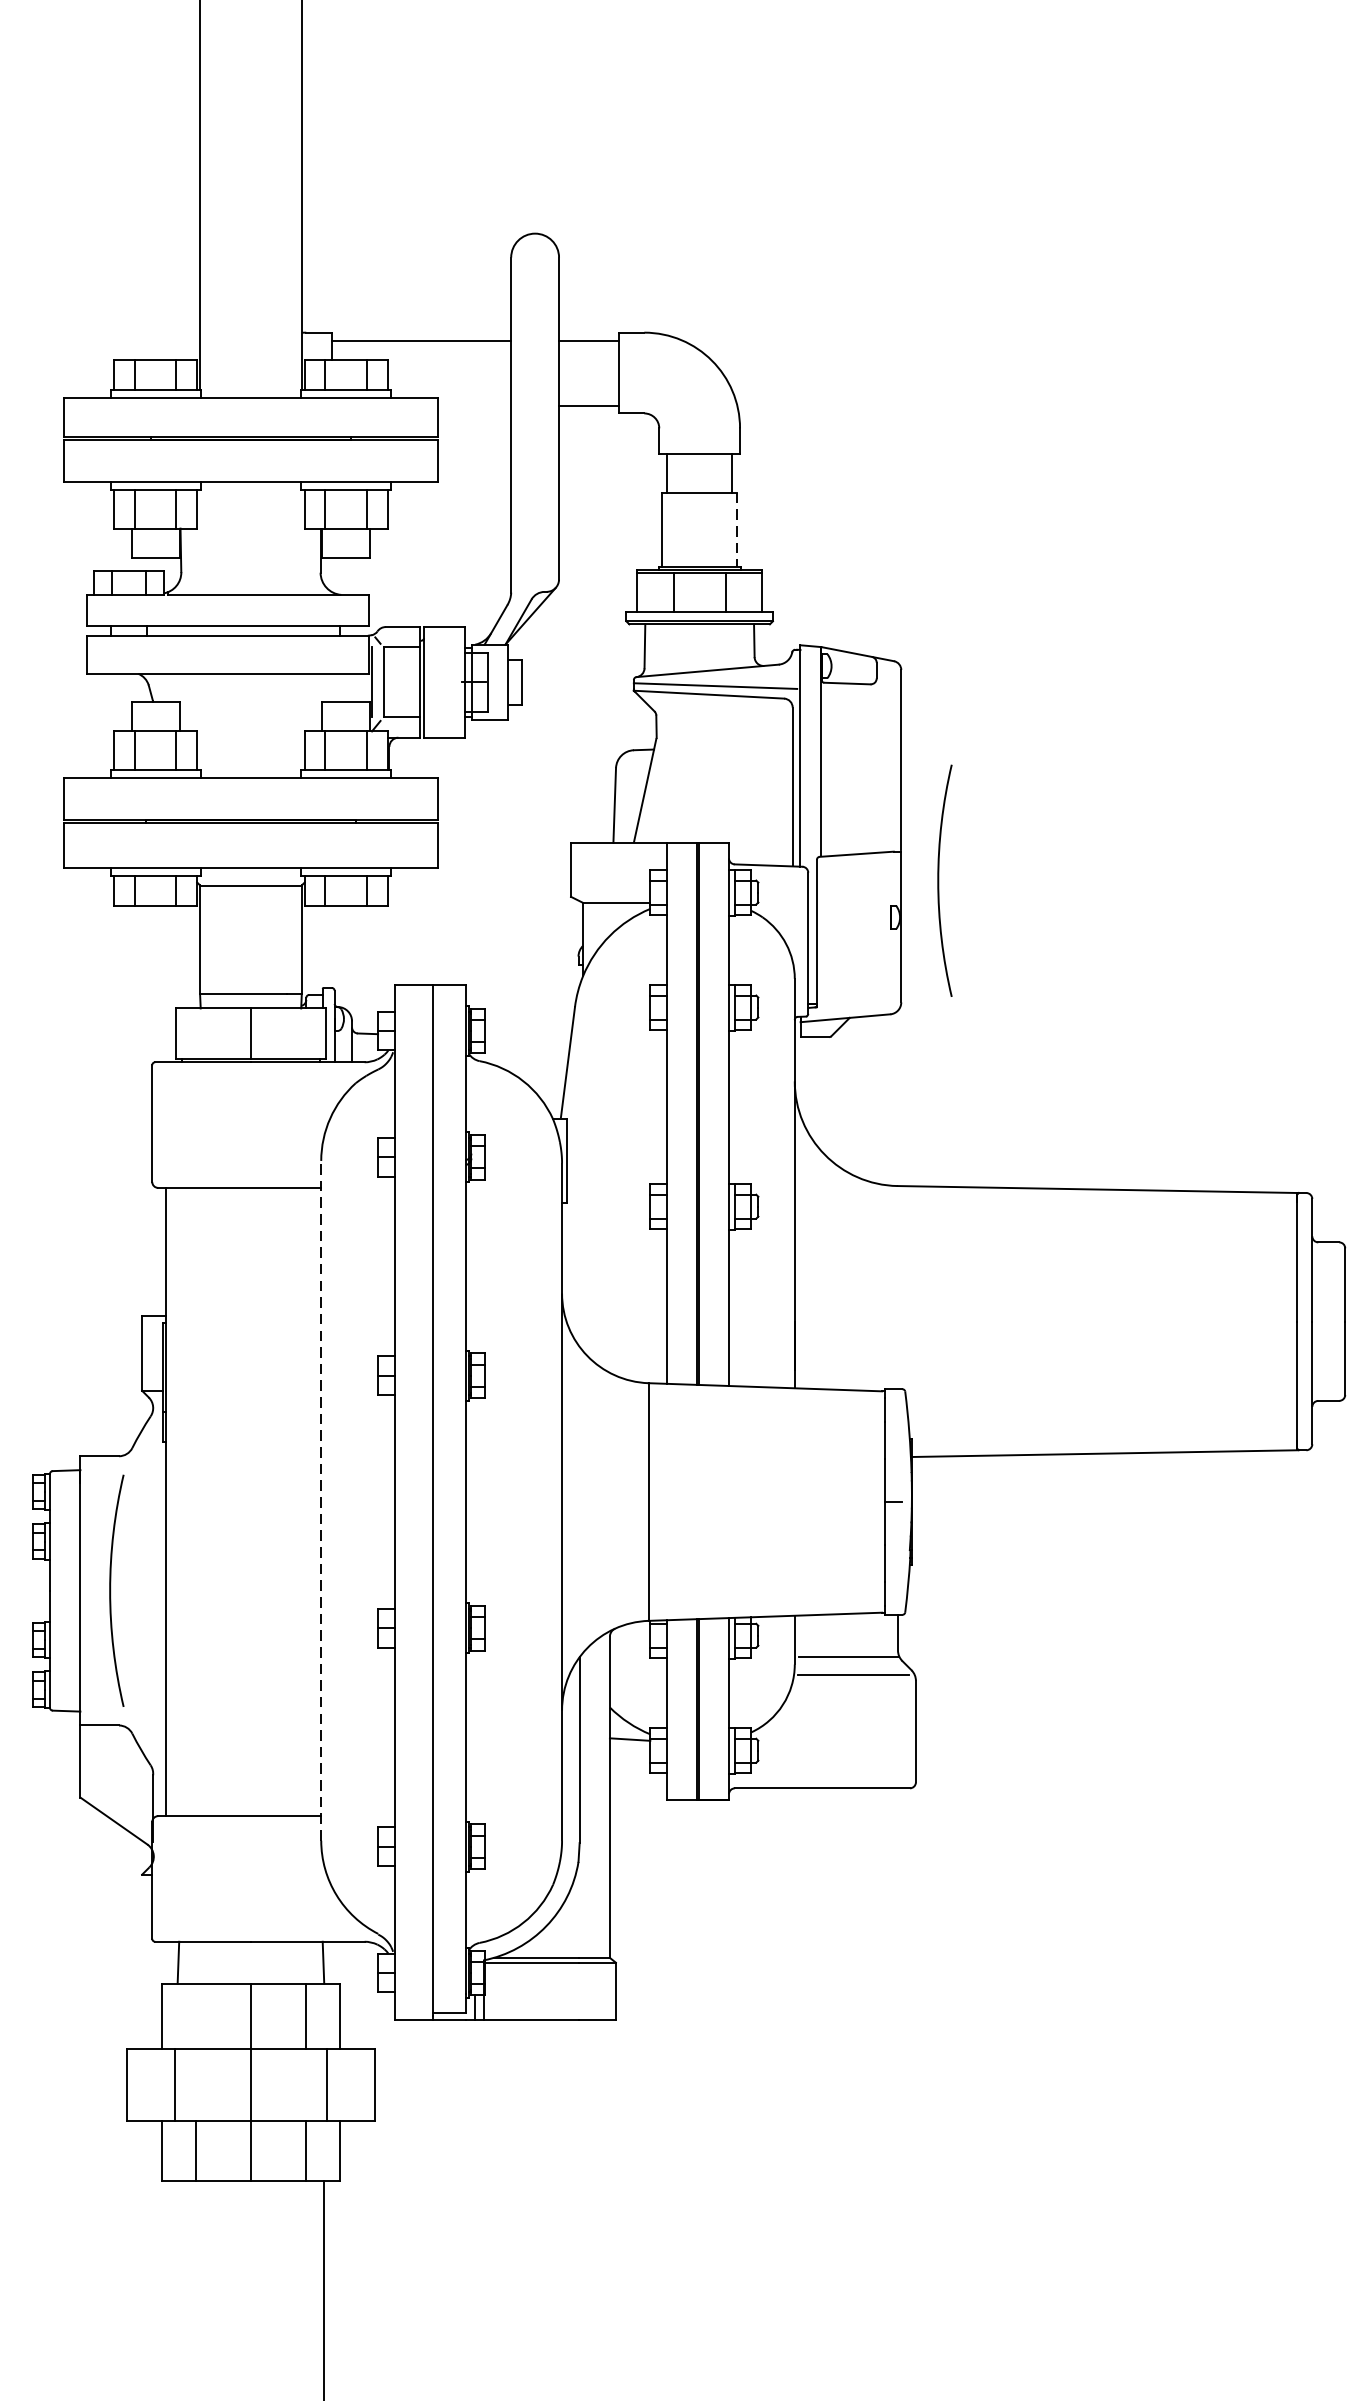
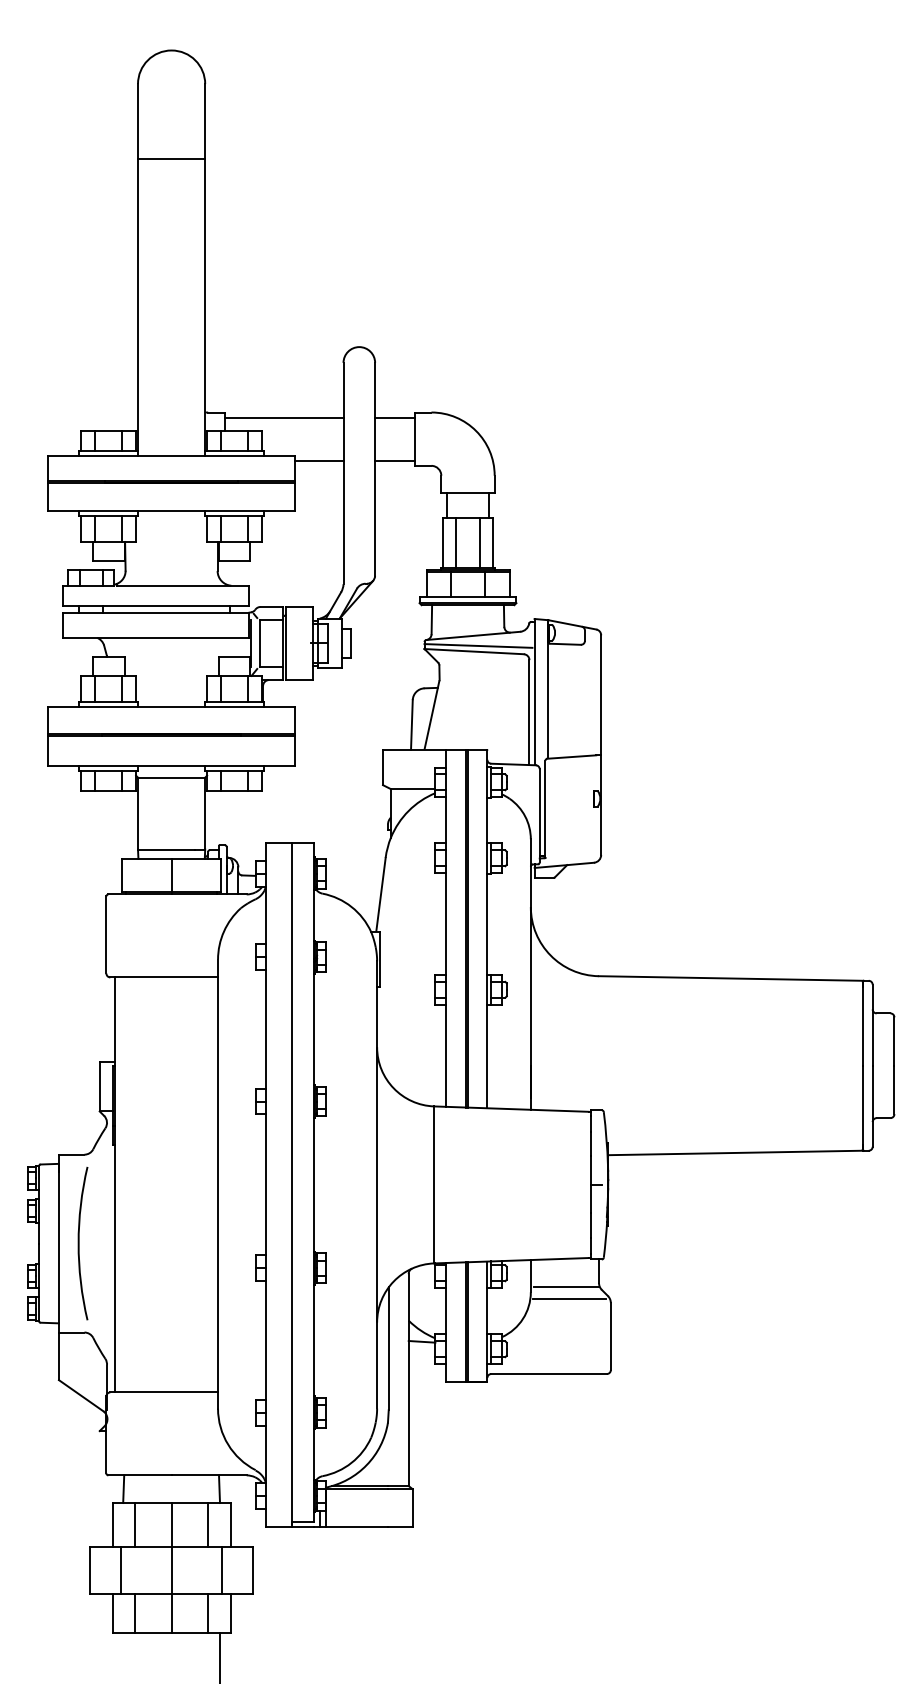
line: (474, 405) -> (319, 460), added
line: (680, 529) -> (455, 542), added
line: (718, 529) -> (480, 542), added
line: (736, 529) -> (492, 542), dashed -> solid
arc: (939, 880) -> (626, 774), removed
line: (321, 1501) -> (218, 1184), dashed -> solid
line: (196, 2016) -> (135, 1524), added

